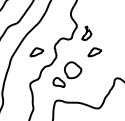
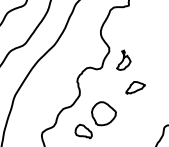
part: (36, 52) -> (51, 88), removed

